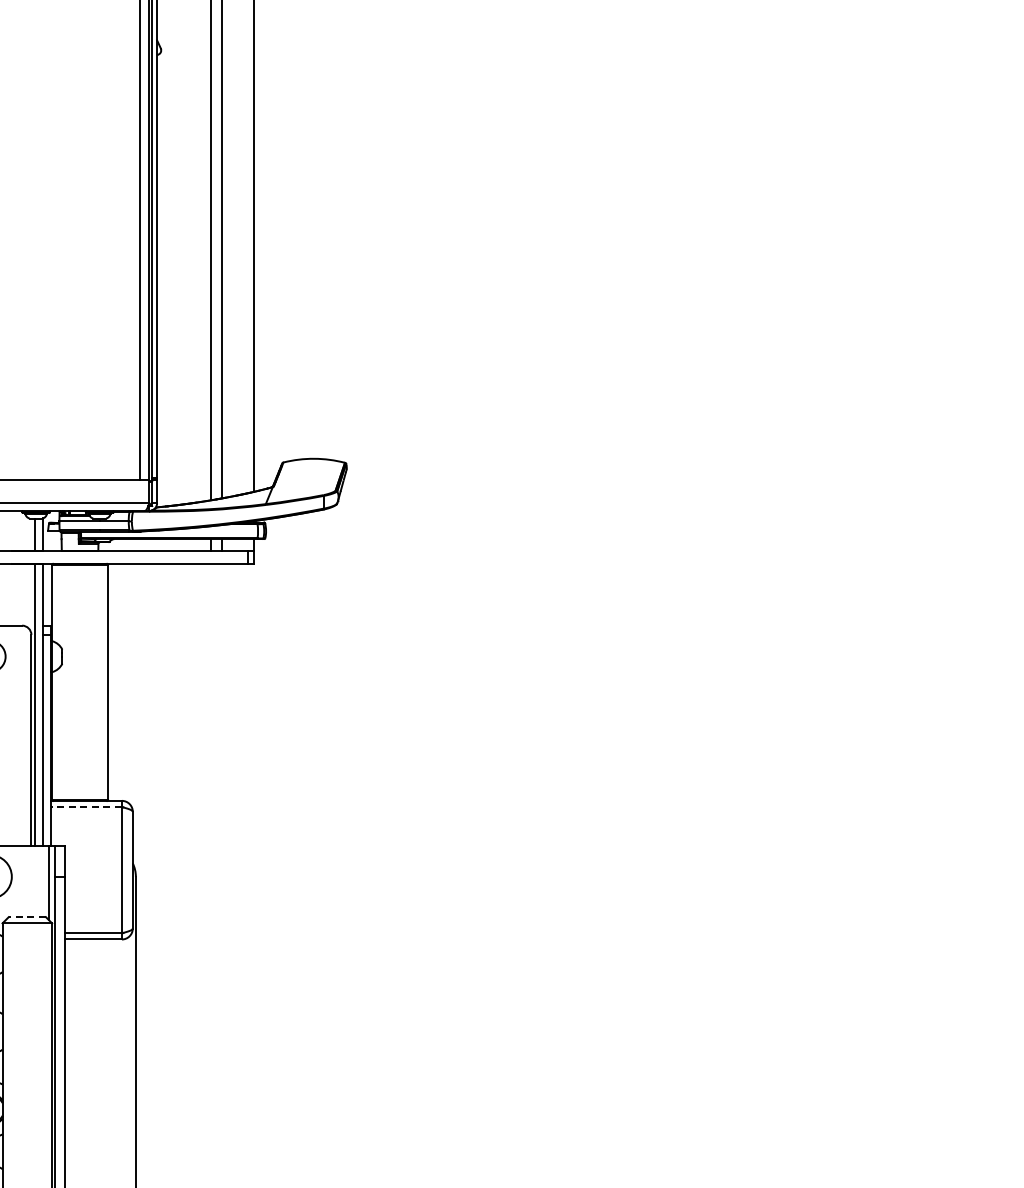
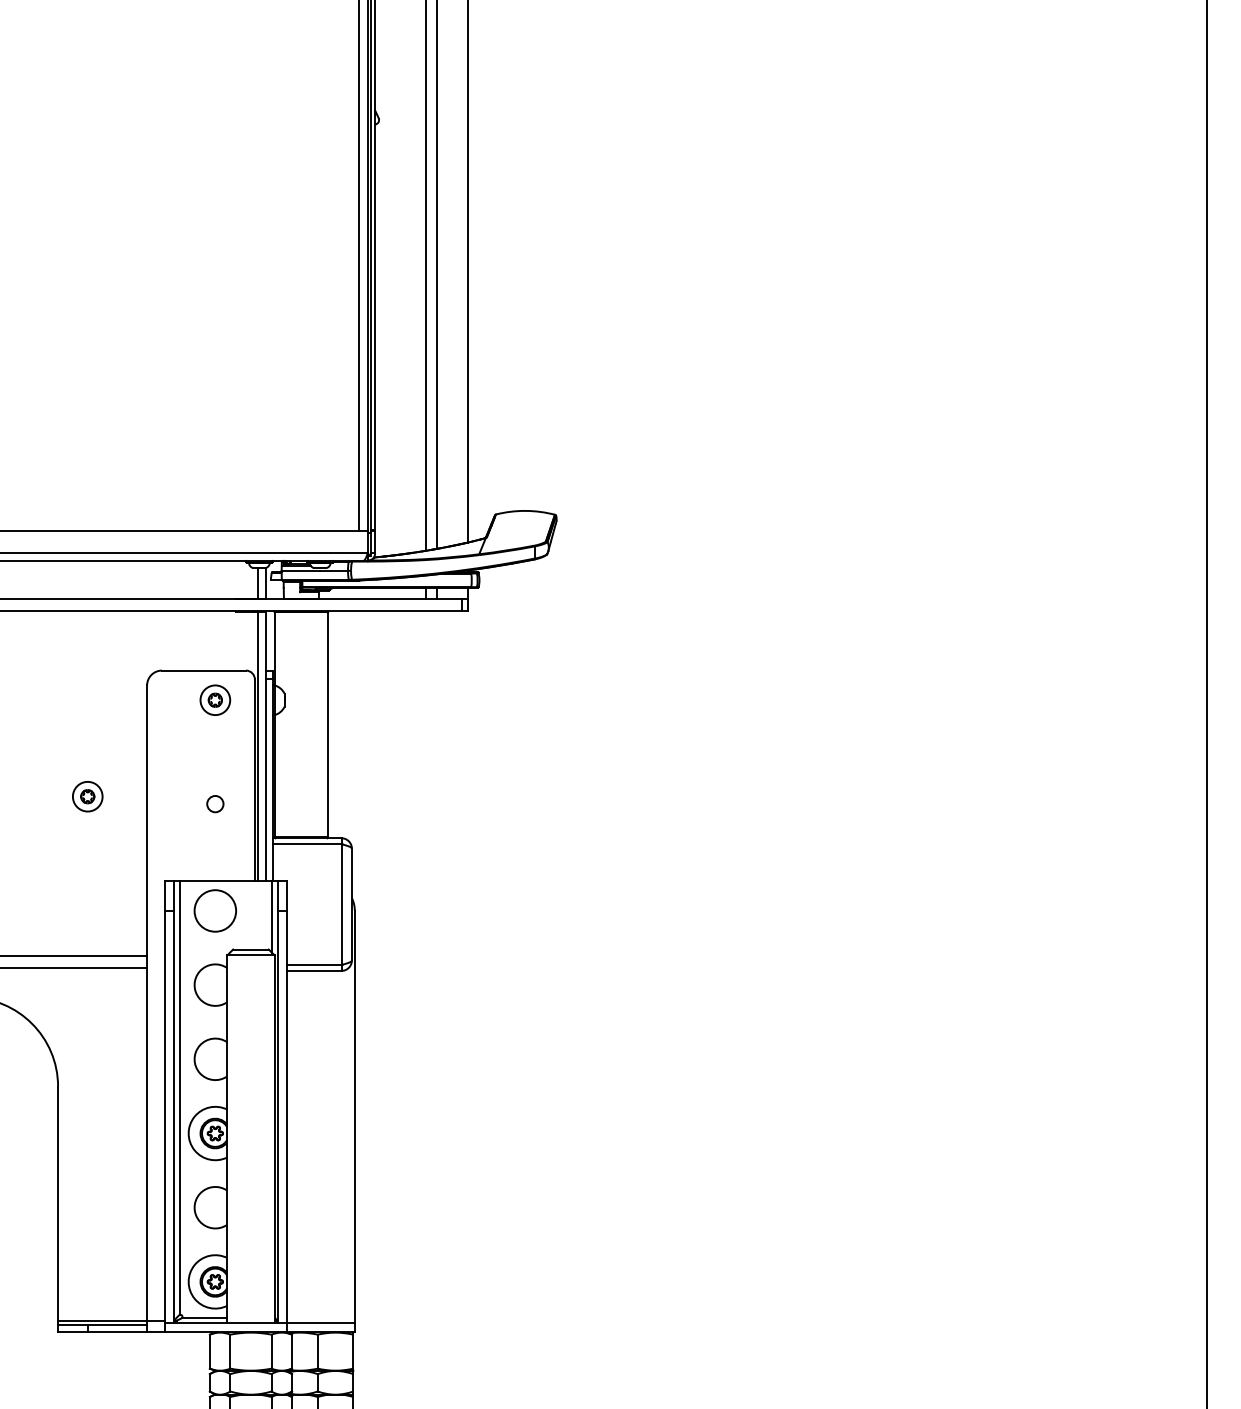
line: (85, 807) -> (306, 844), dashed -> solid
line: (26, 917) -> (250, 949), dashed -> solid

